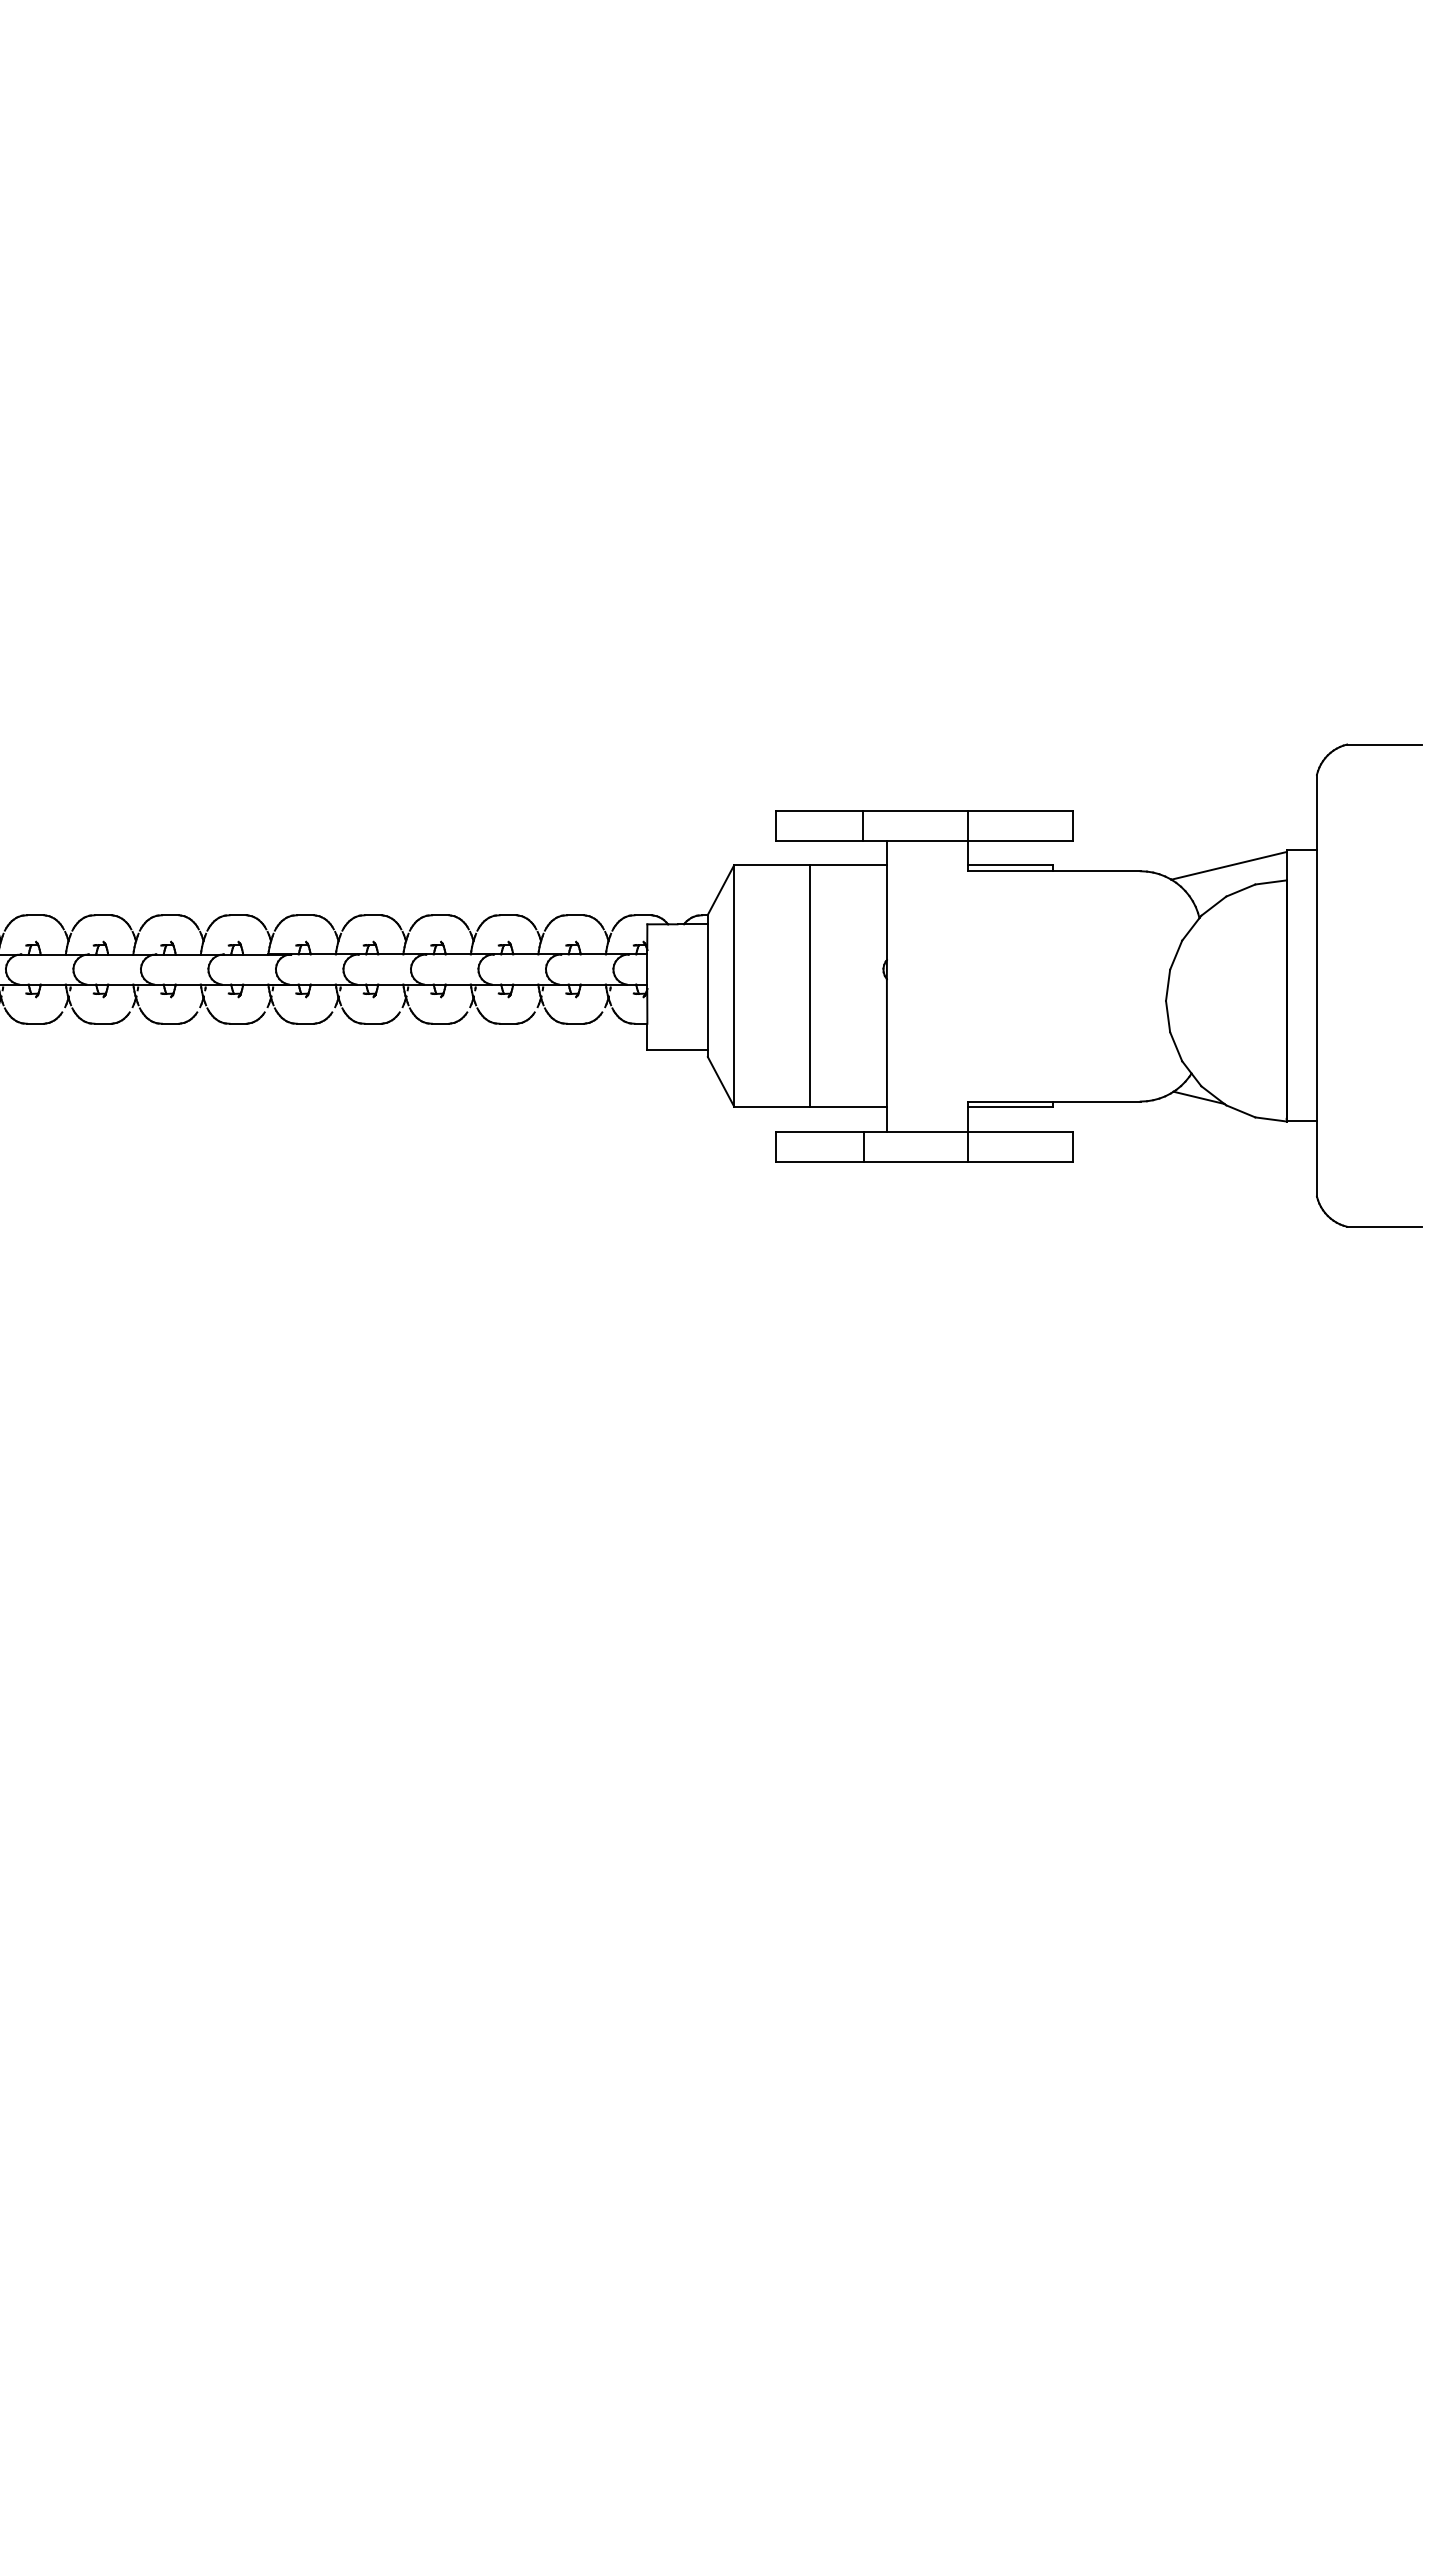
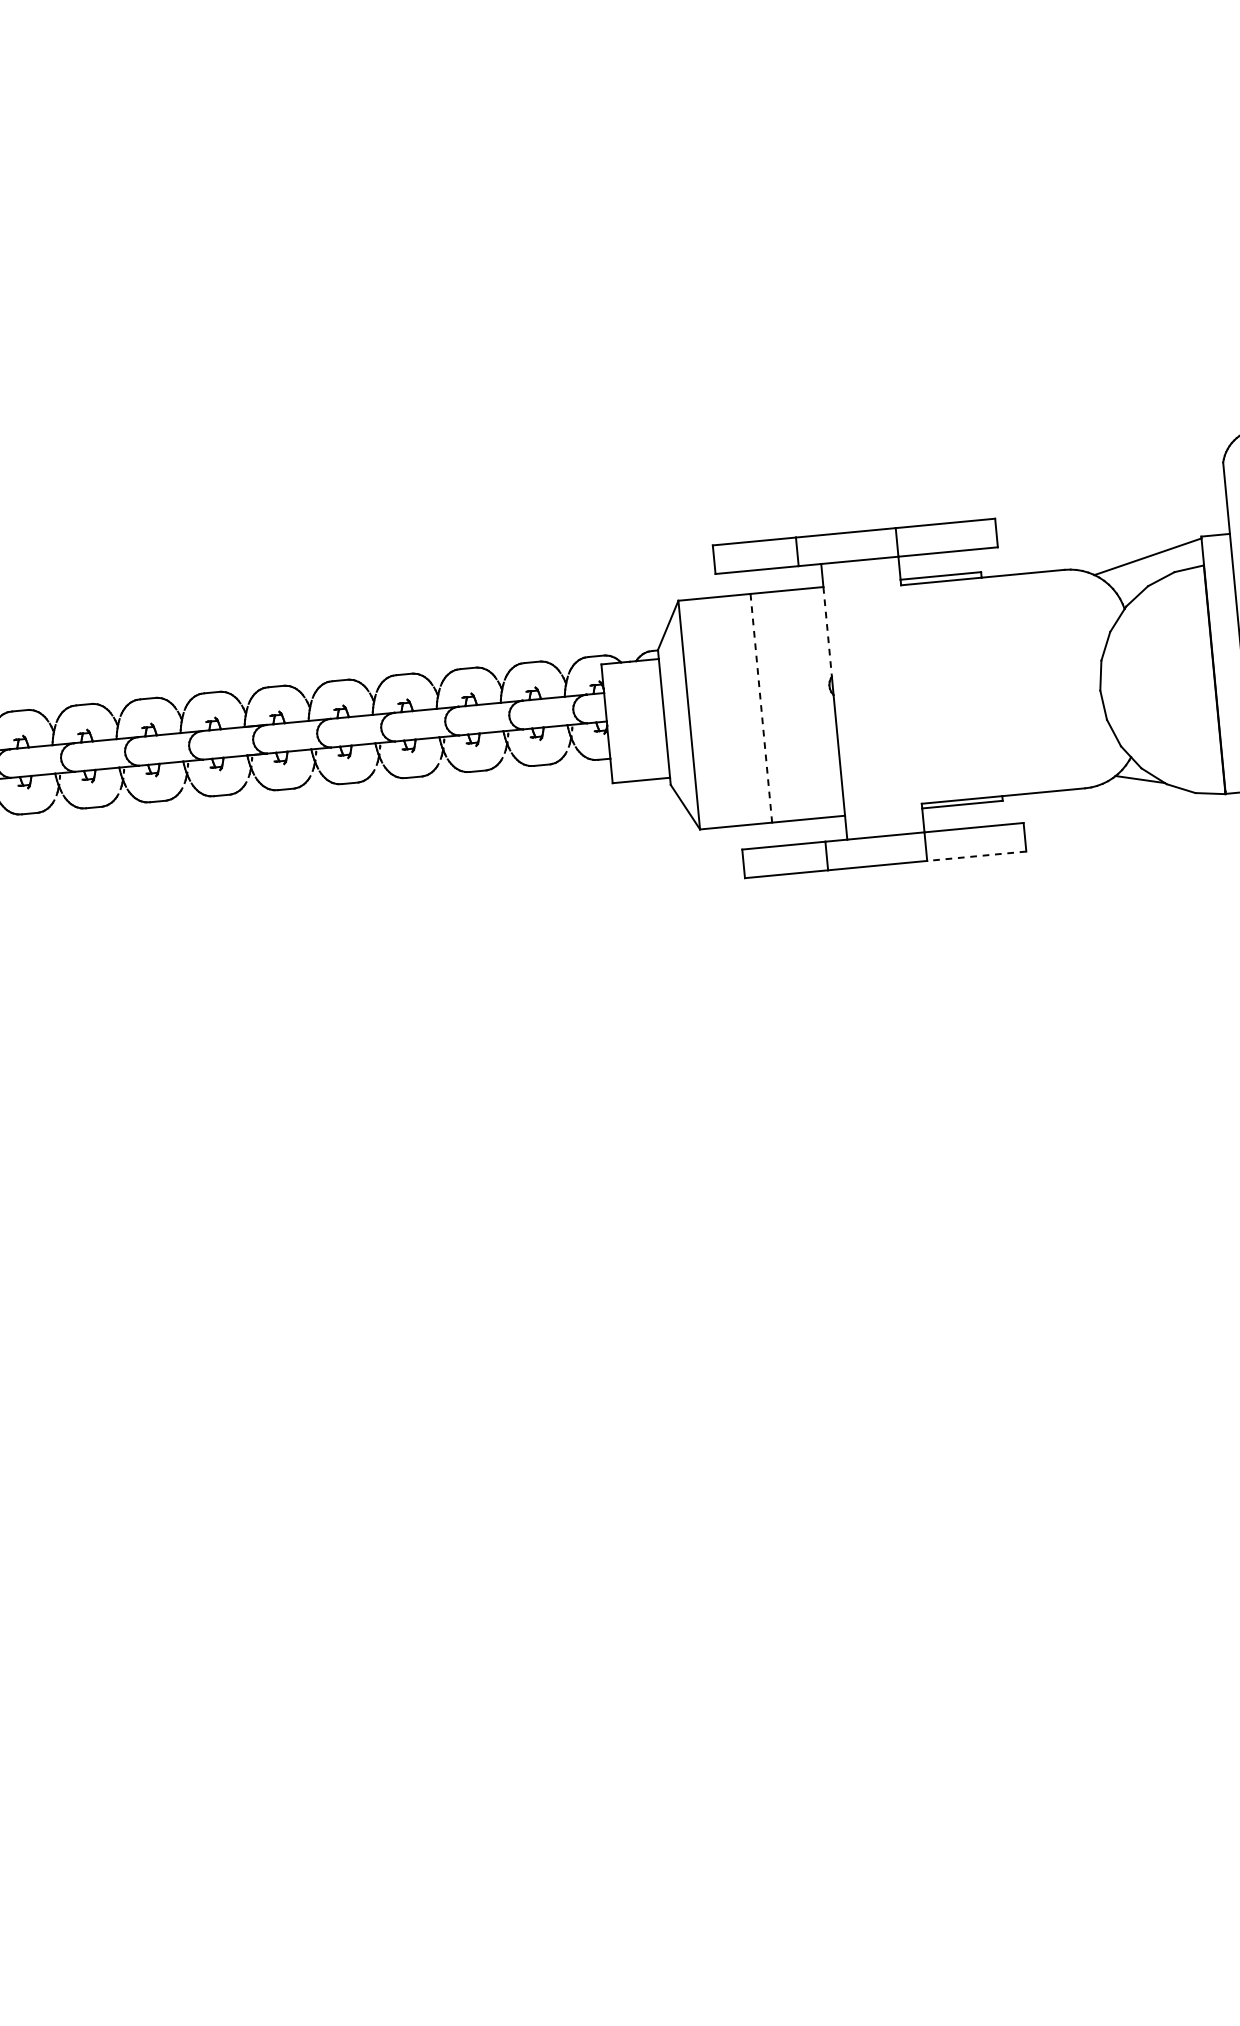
line: (886, 913) -> (827, 632), solid -> dashed
line: (810, 985) -> (761, 707), solid -> dashed
line: (1020, 1161) -> (976, 855), solid -> dashed

